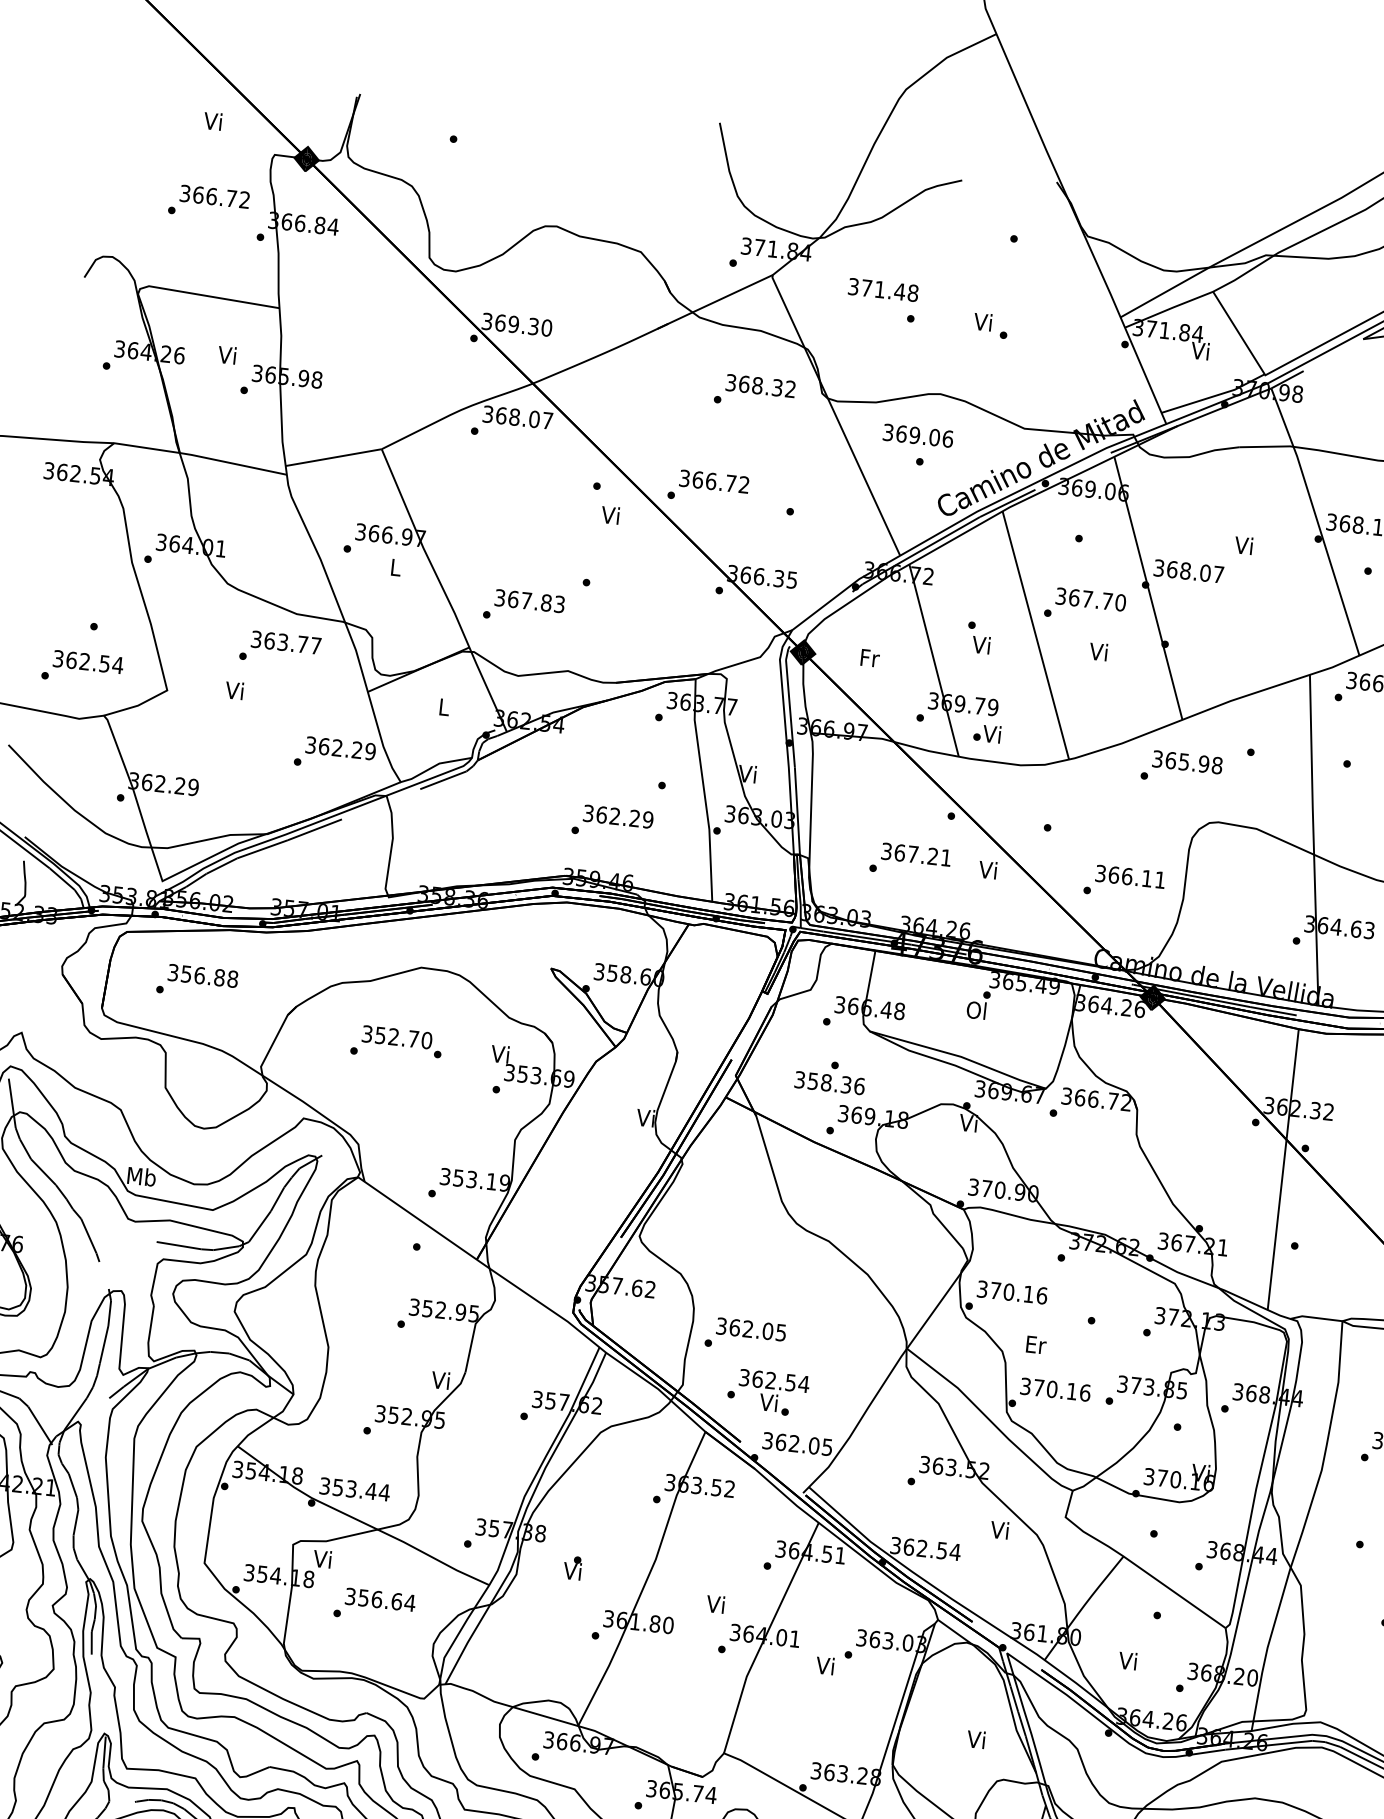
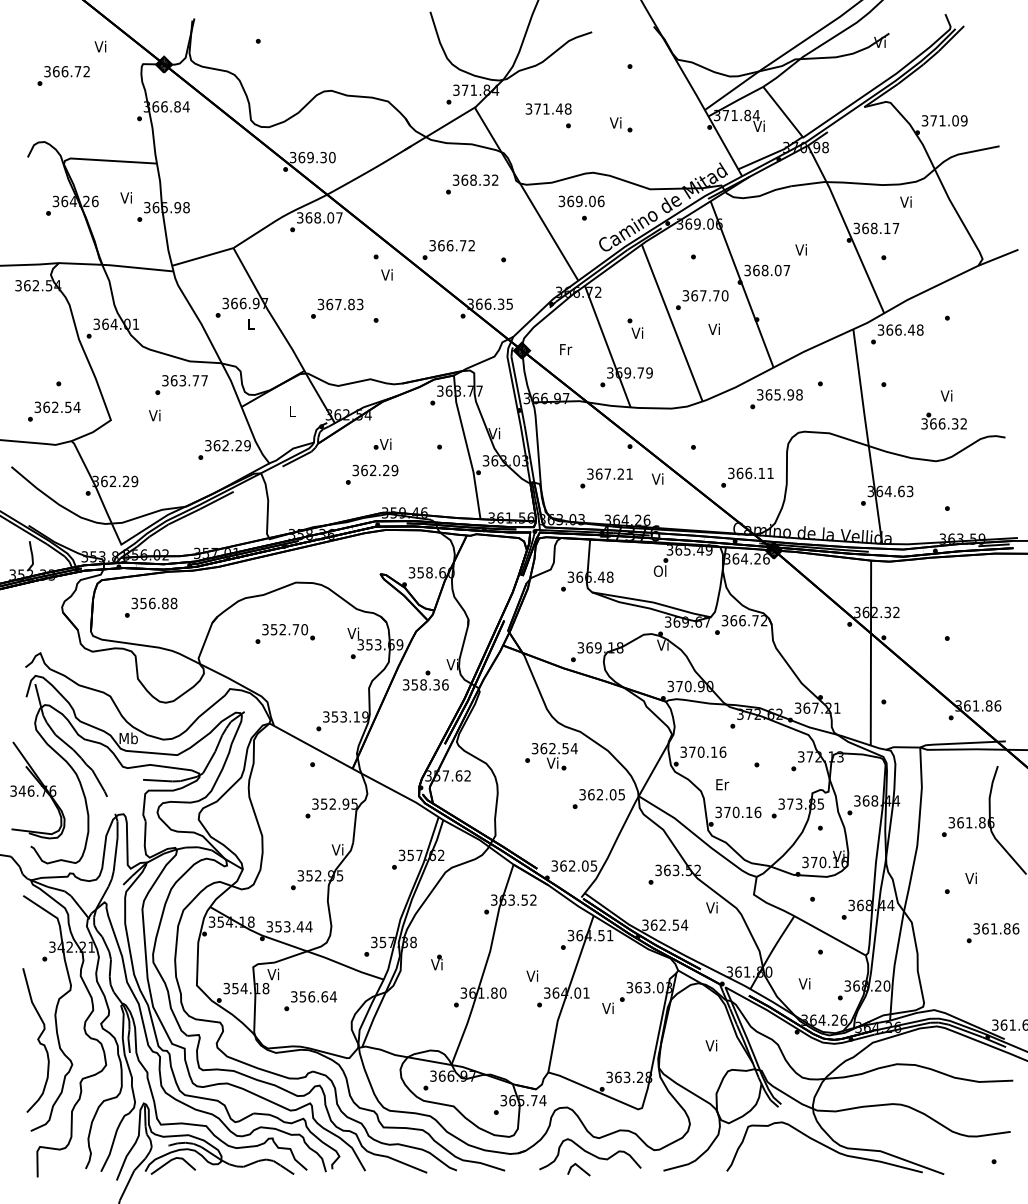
text: (208, 202) -> (63, 75), moved
text: (524, 606) -> (337, 308), moved
text: (987, 732) -> (382, 443), moved
text: (611, 822) -> (371, 474), moved
text: (830, 1076) -> (425, 680), moved
text: (745, 1334) -> (598, 798), moved
text: (768, 1392) -> (551, 756), moved

